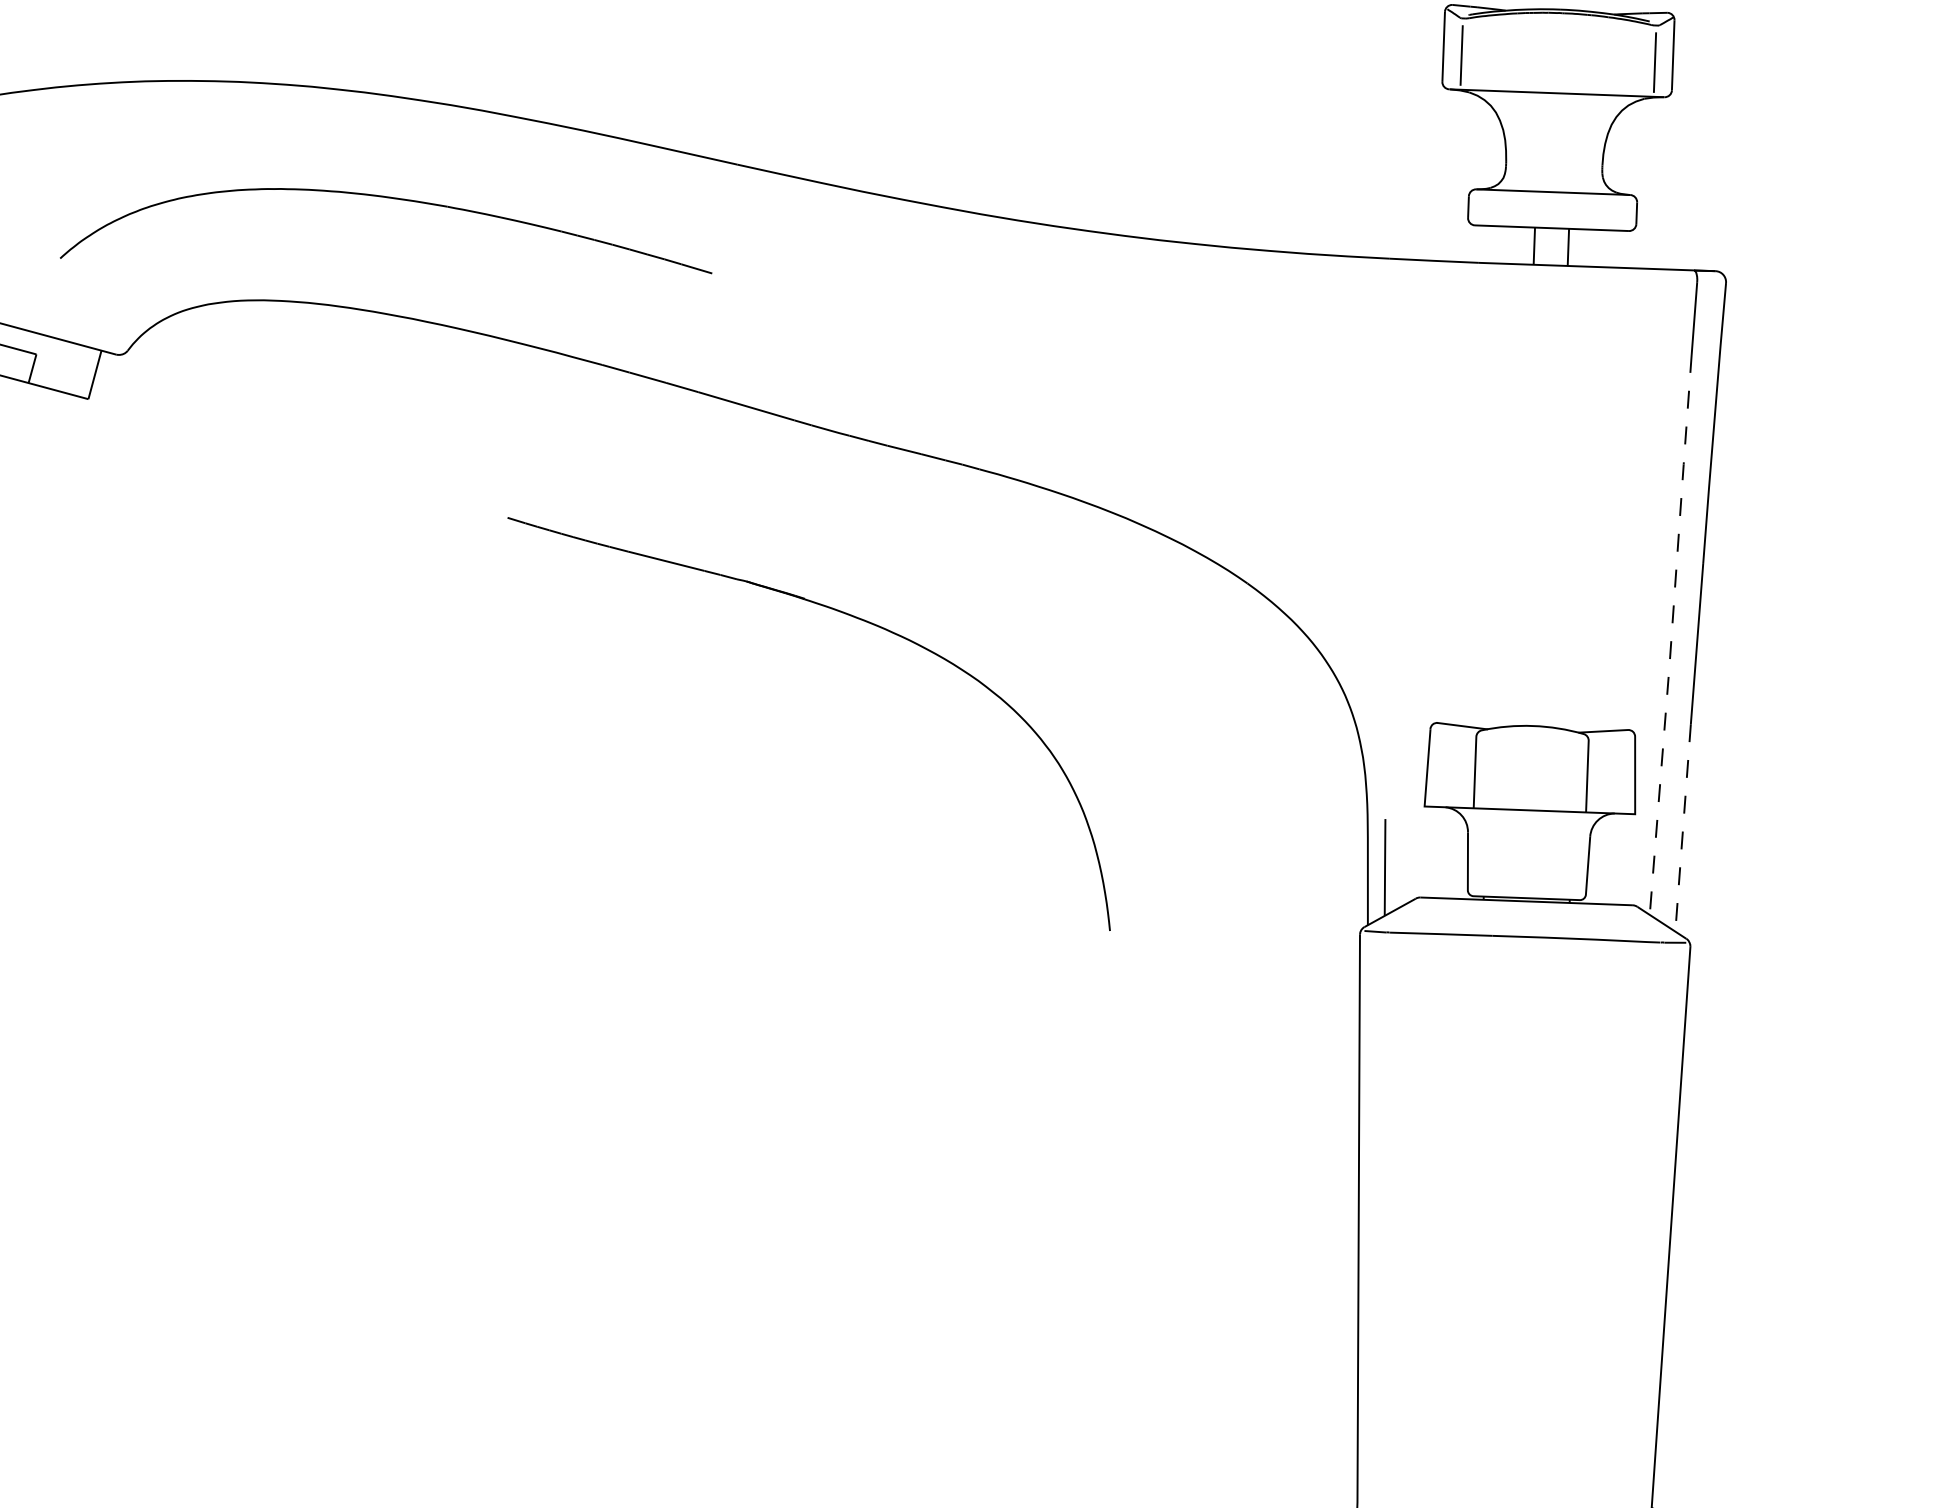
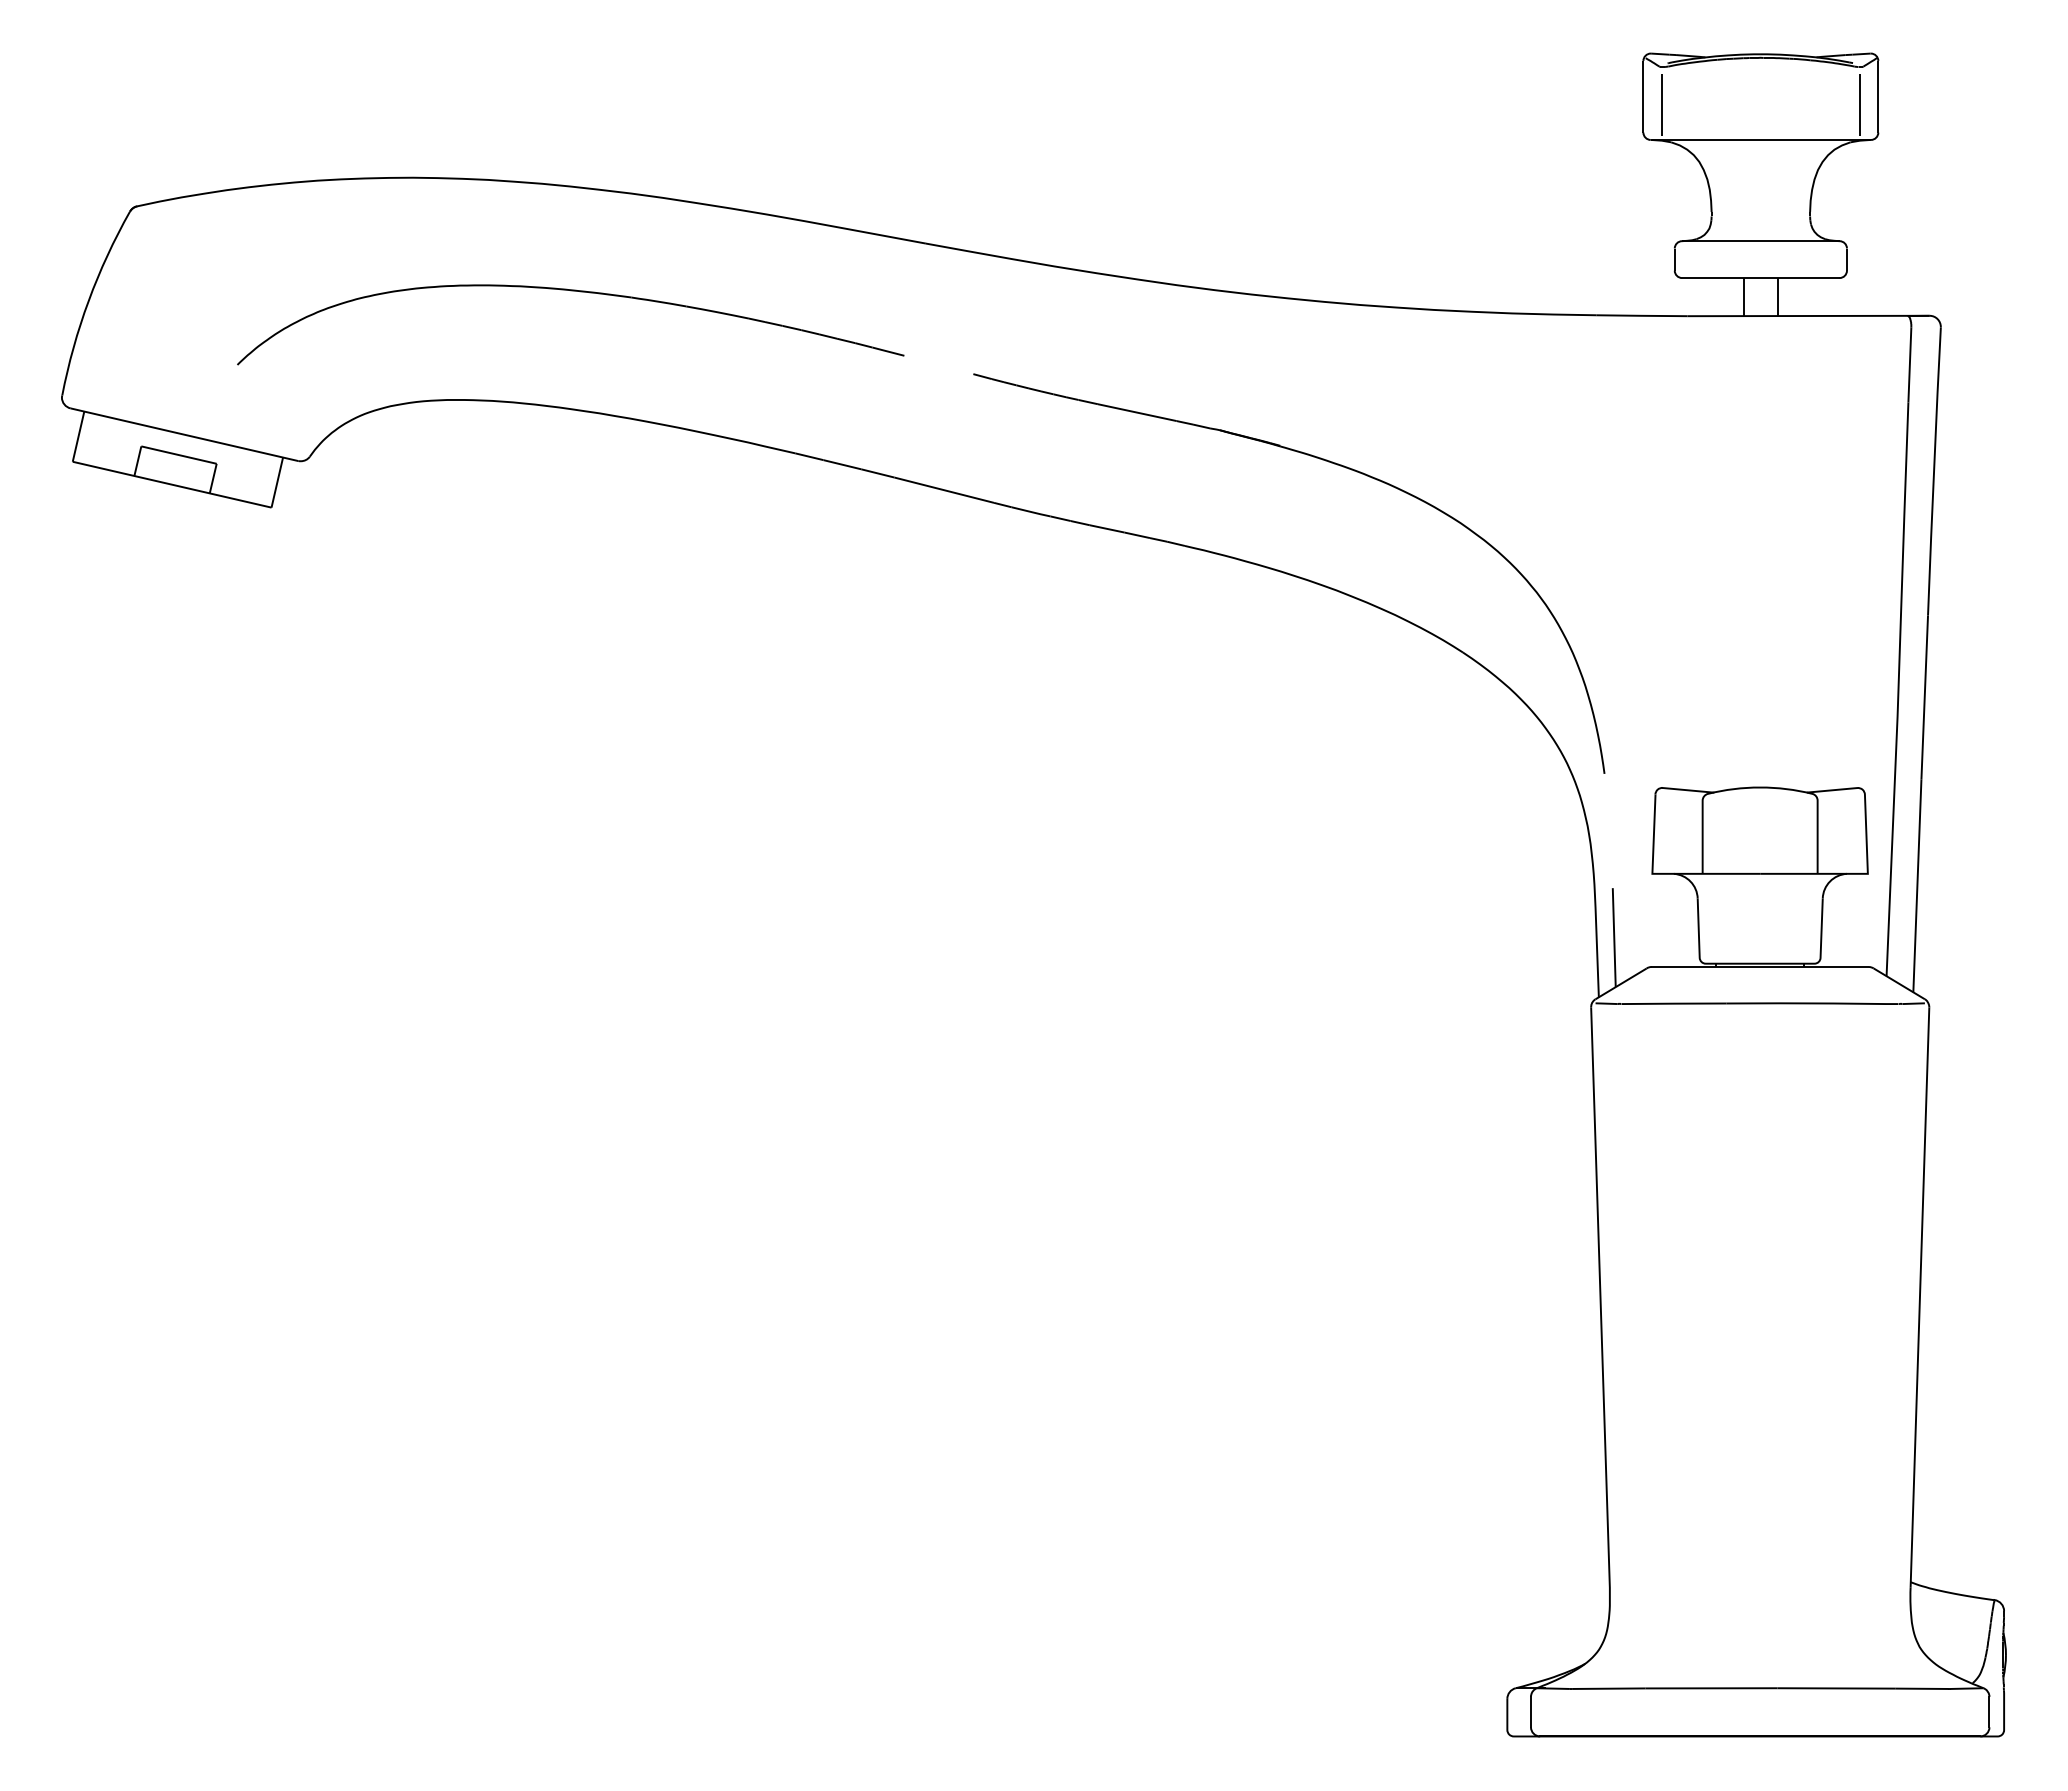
part: (848, 615) -> (1325, 461), moved
line: (1671, 634) -> (1898, 688), dashed -> solid
line: (1683, 828) -> (1917, 886), dashed -> solid

